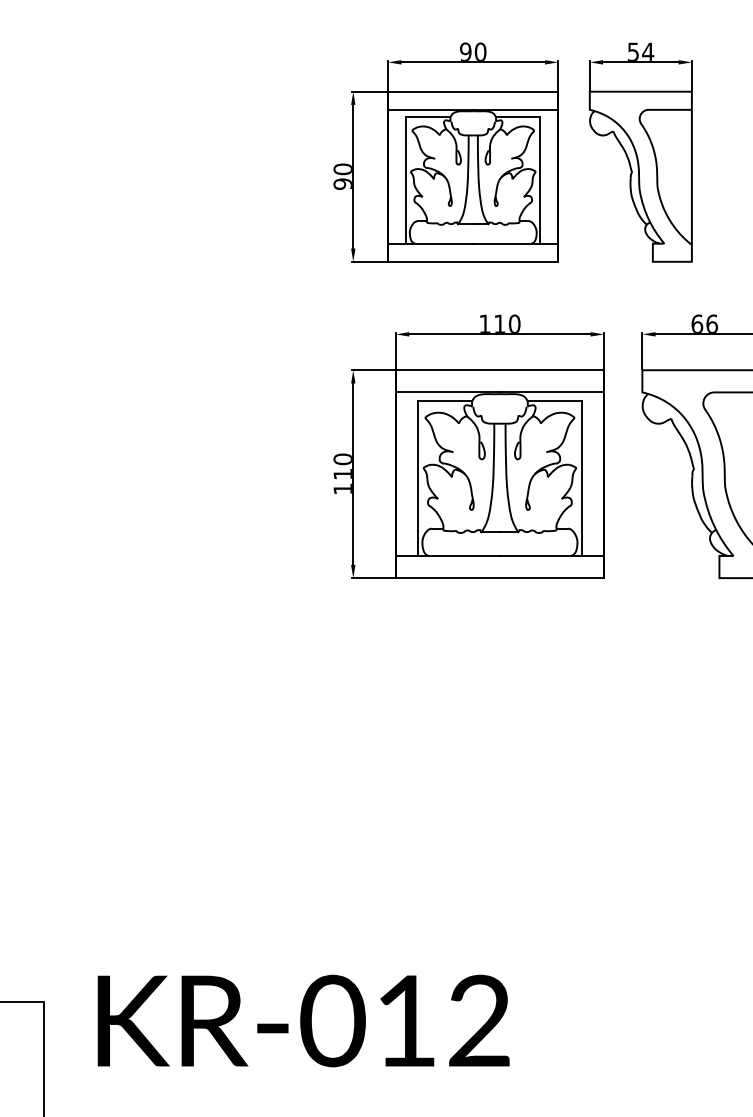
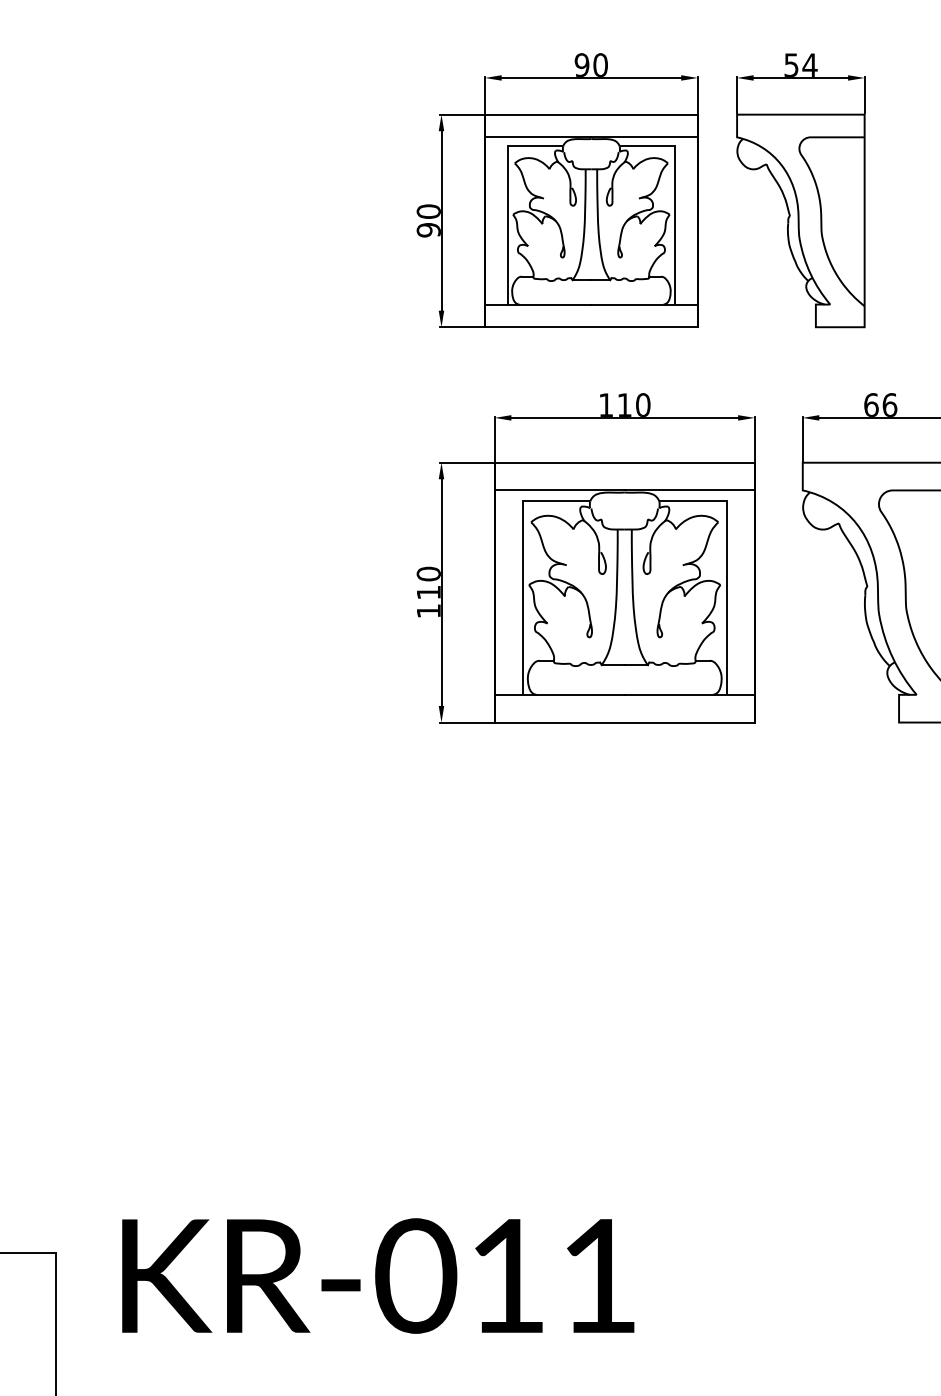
text: (479, 1020) -> (599, 1275), KR-012 -> KR-011

